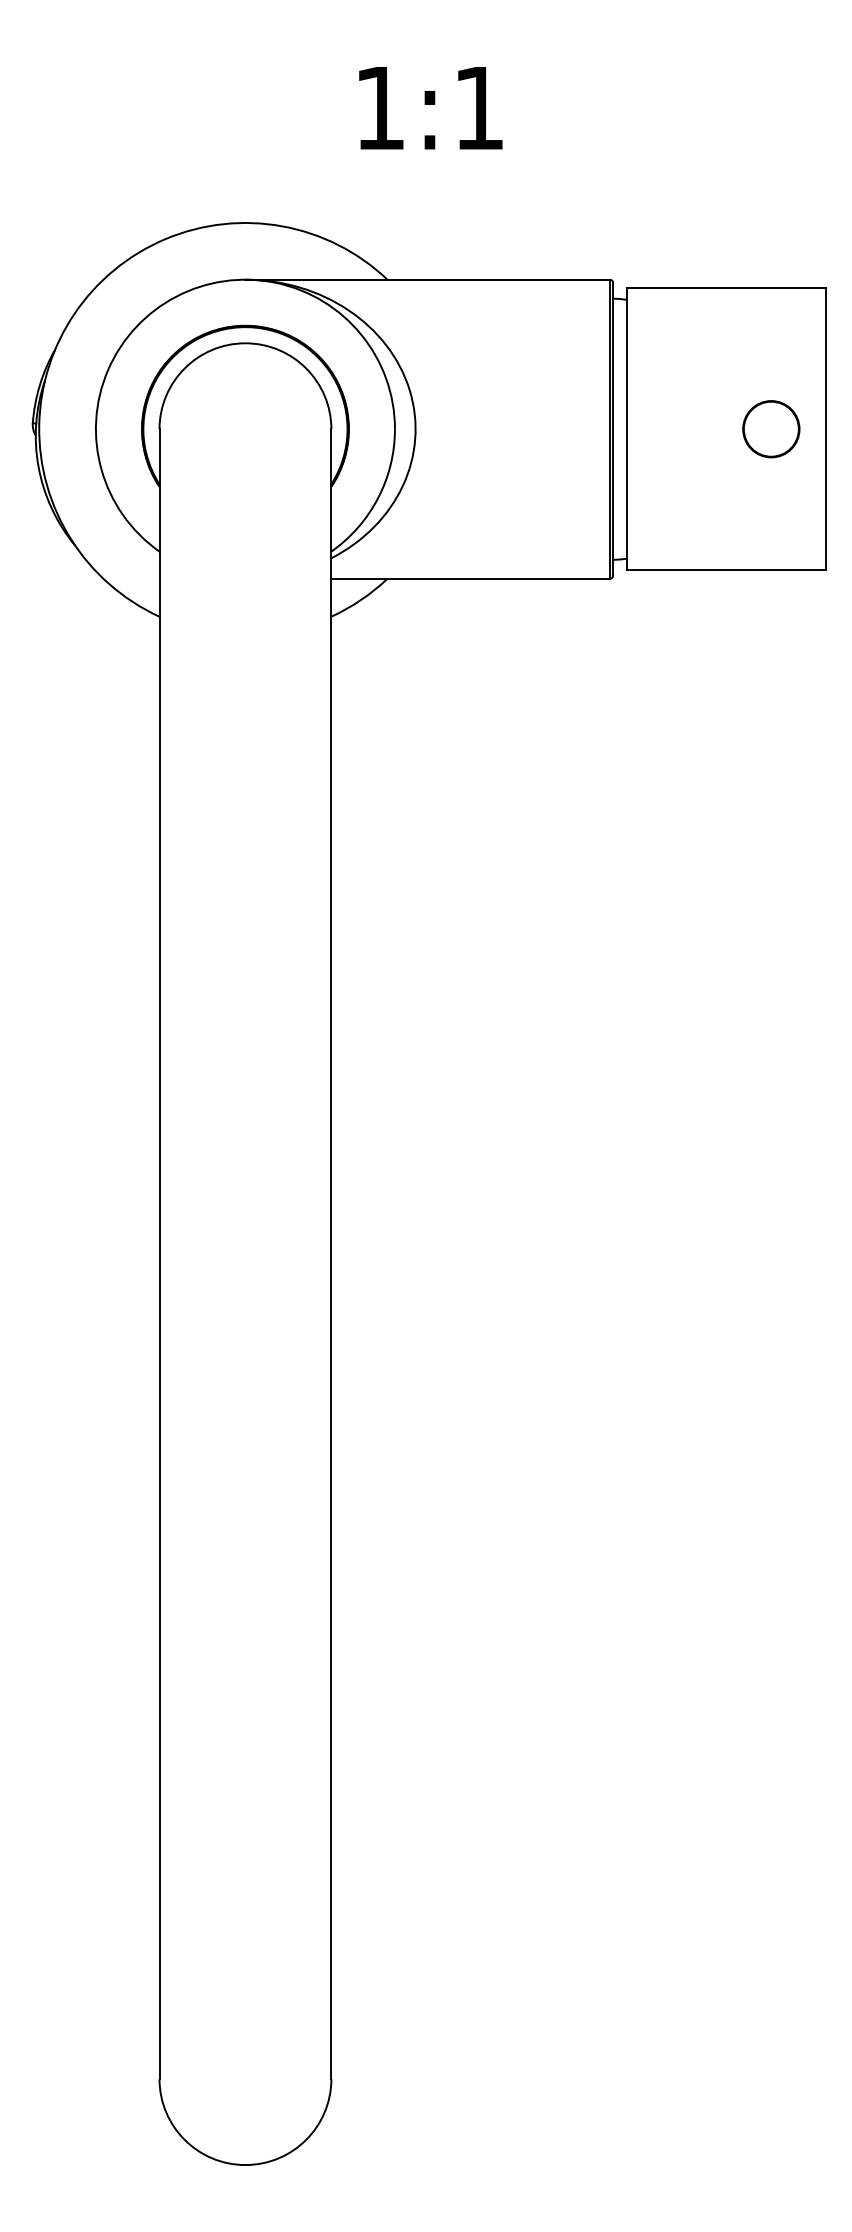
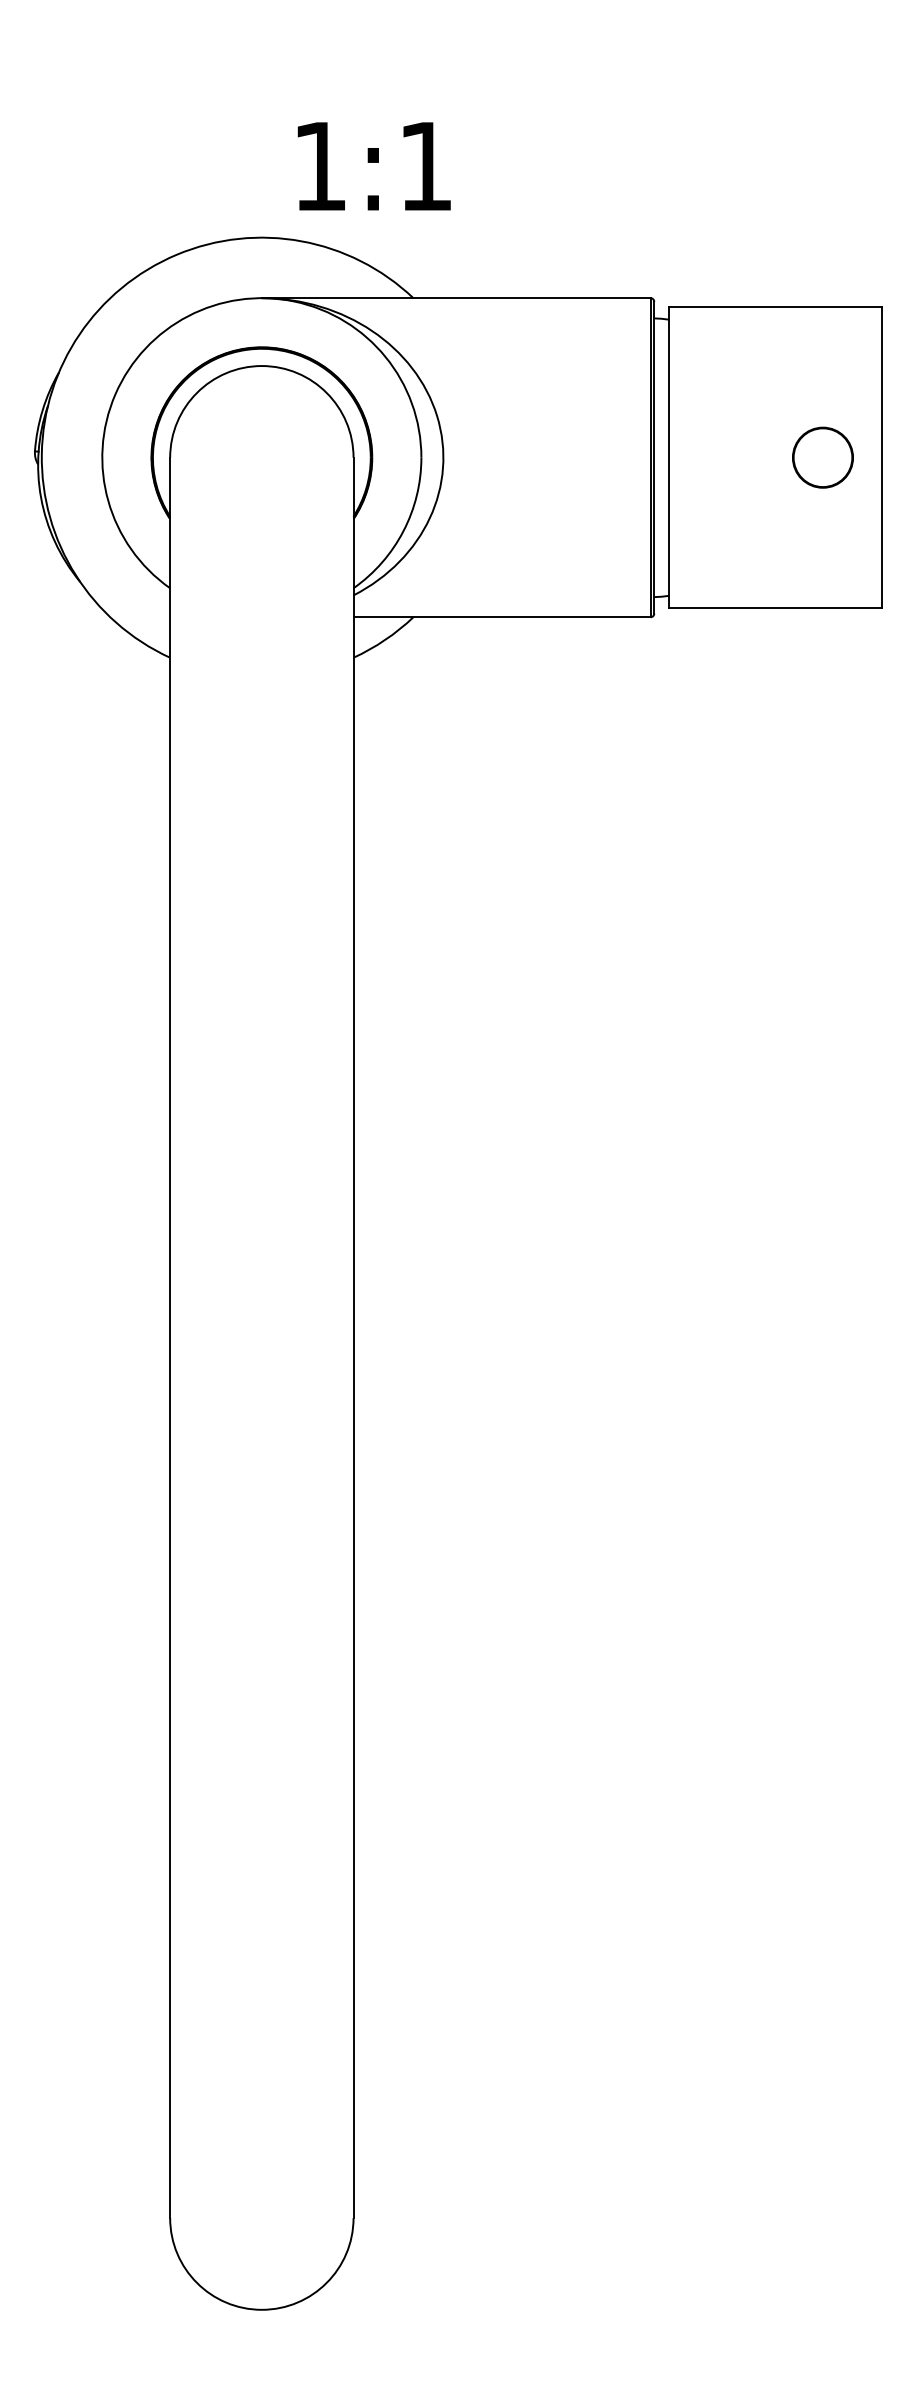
text: (430, 108) -> (373, 166), moved

